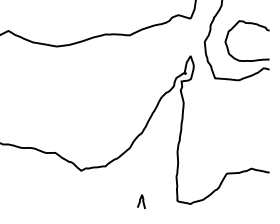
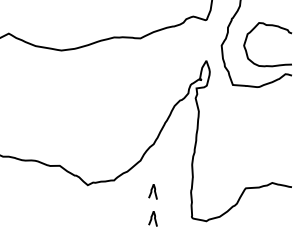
curve: (140, 176) -> (152, 191), added

